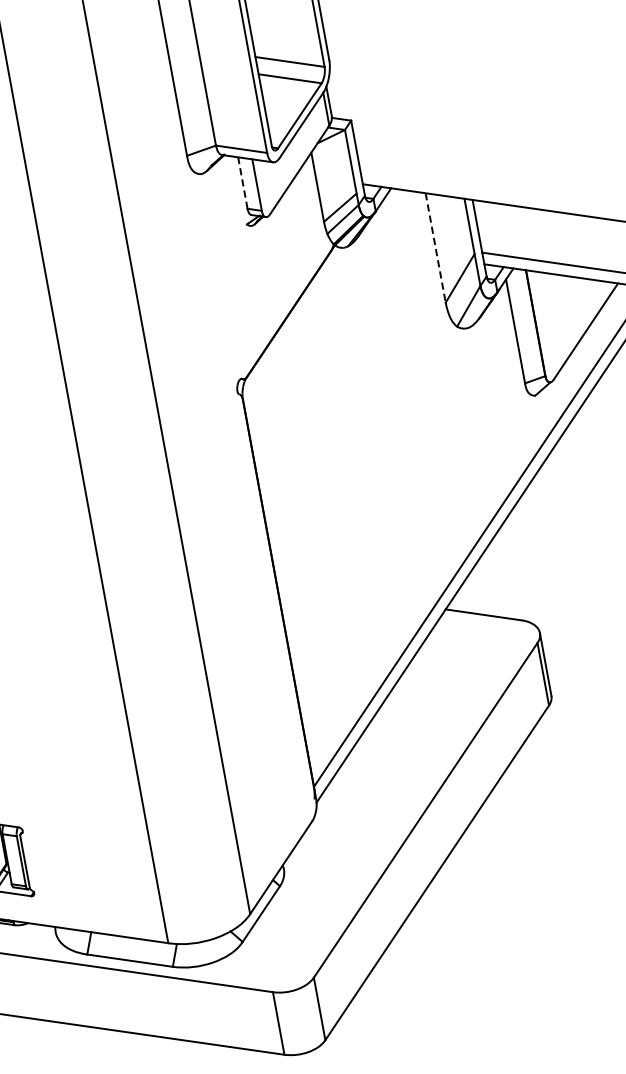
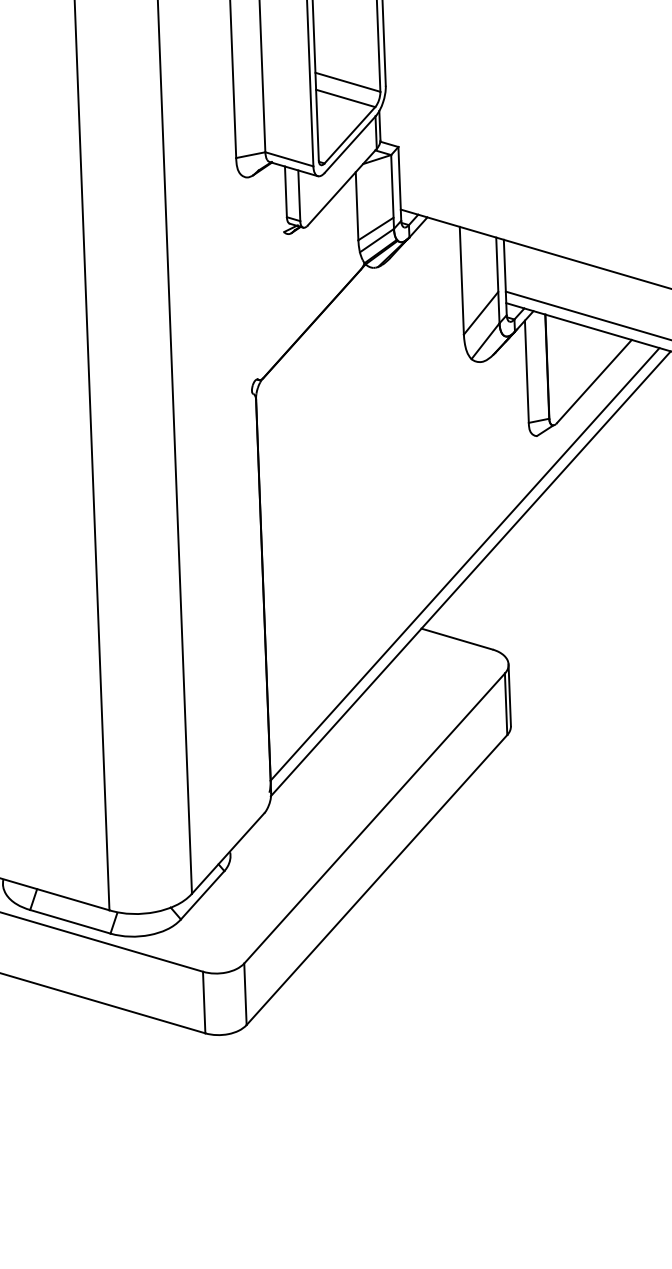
line: (242, 182) -> (285, 191), dashed -> solid
line: (435, 247) -> (461, 280), dashed -> solid

